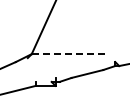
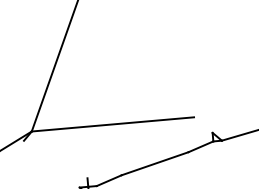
line: (69, 54) -> (112, 125), dashed -> solid

